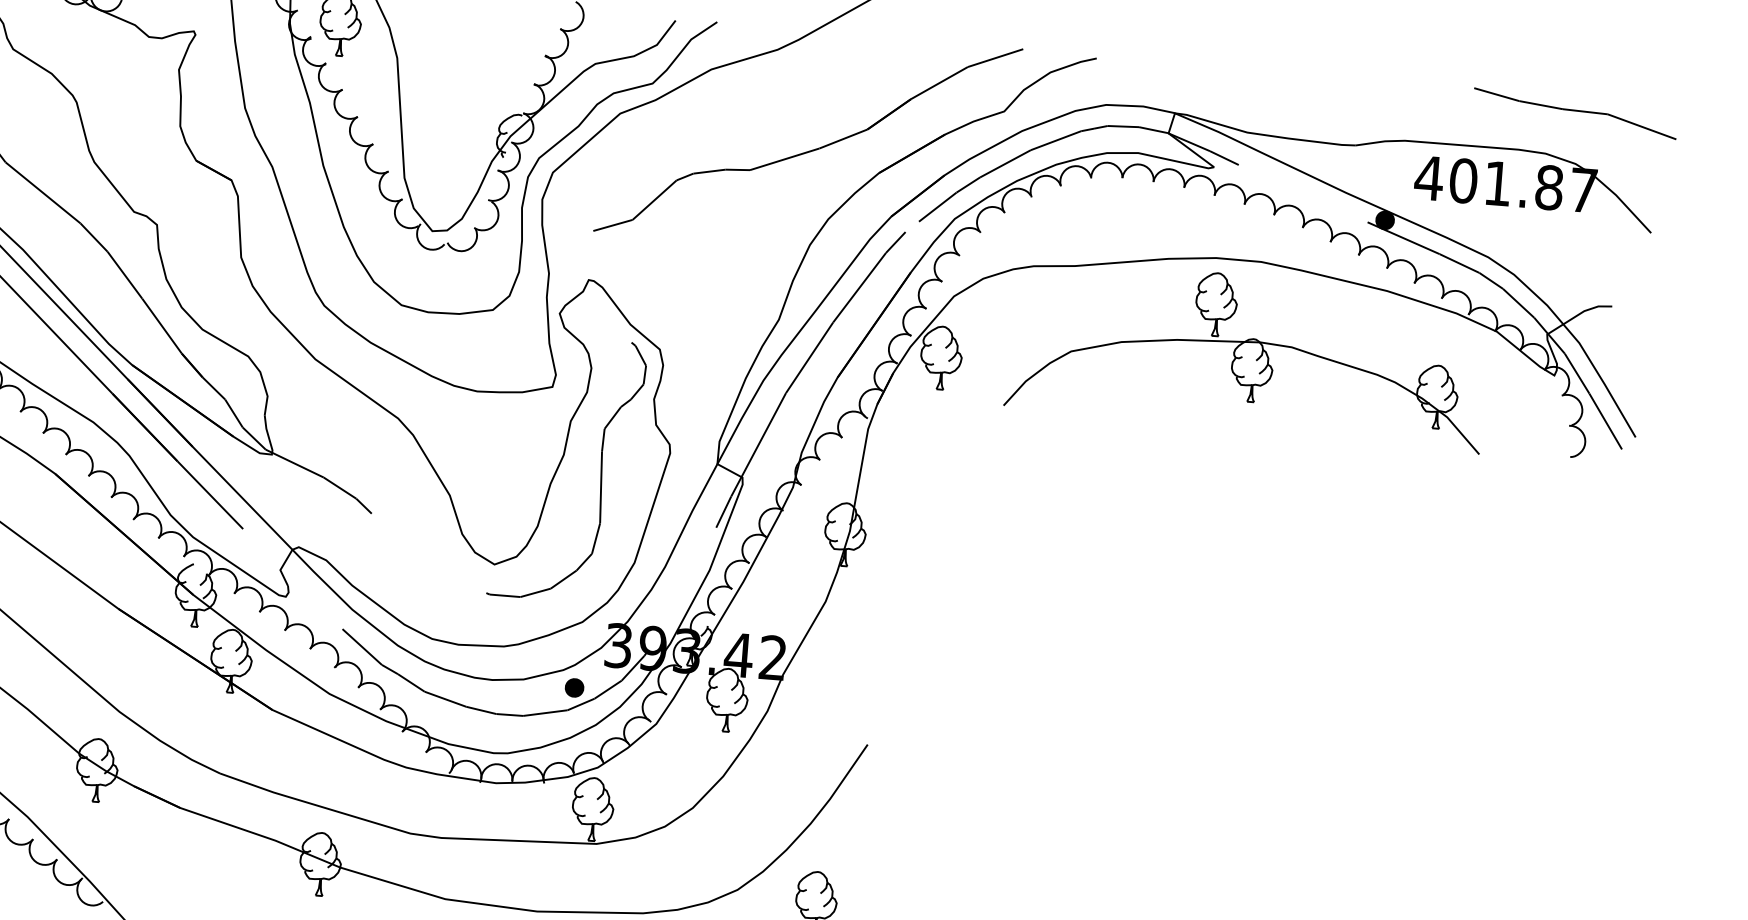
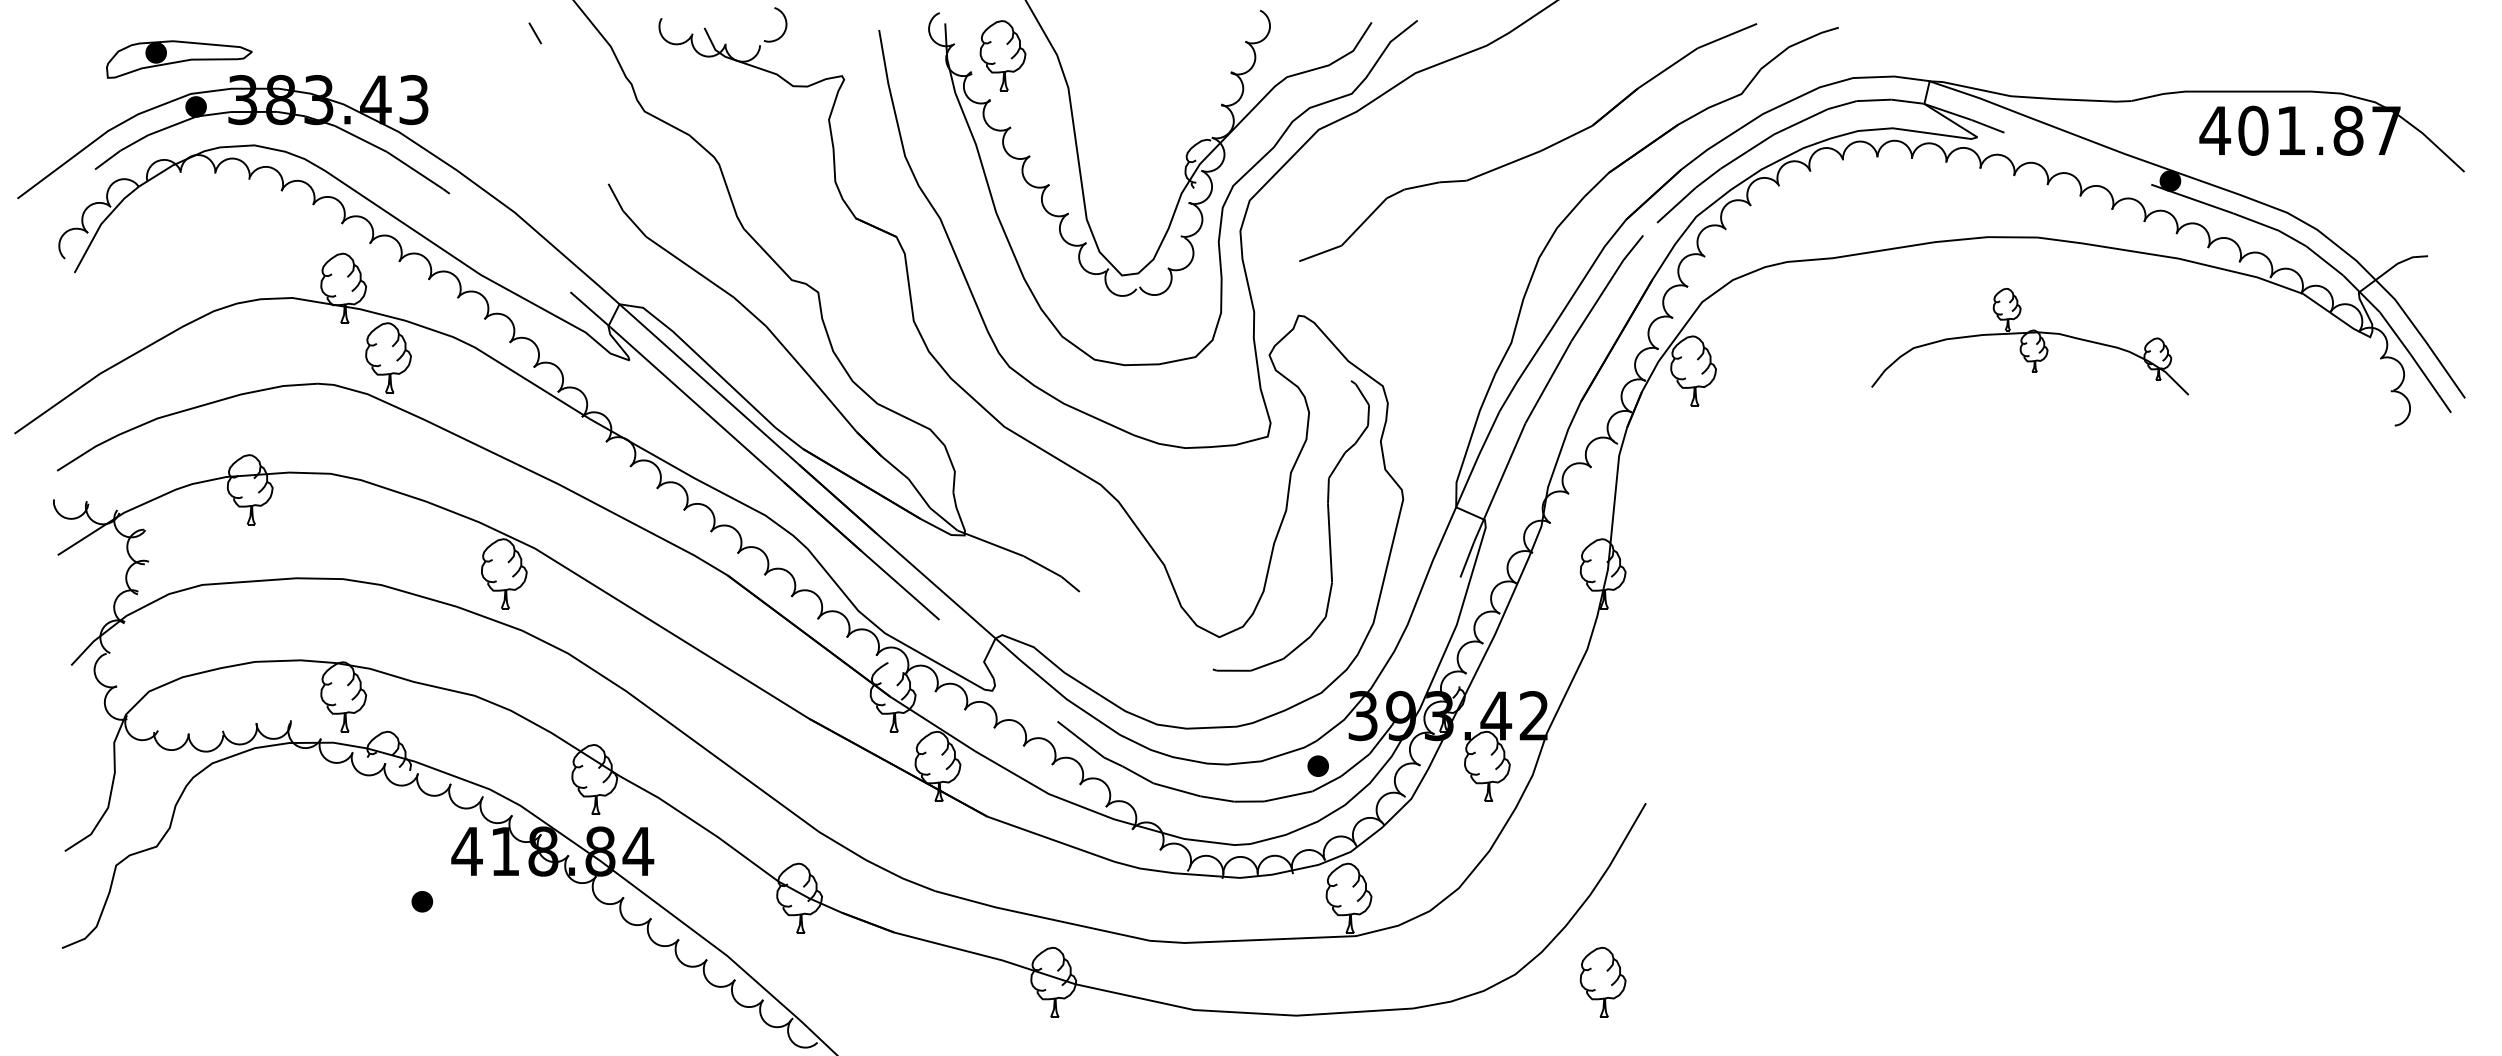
line: (1575, 111) -> (2370, 44), removed
part: (1246, 355) -> (2029, 341), size x0.6

